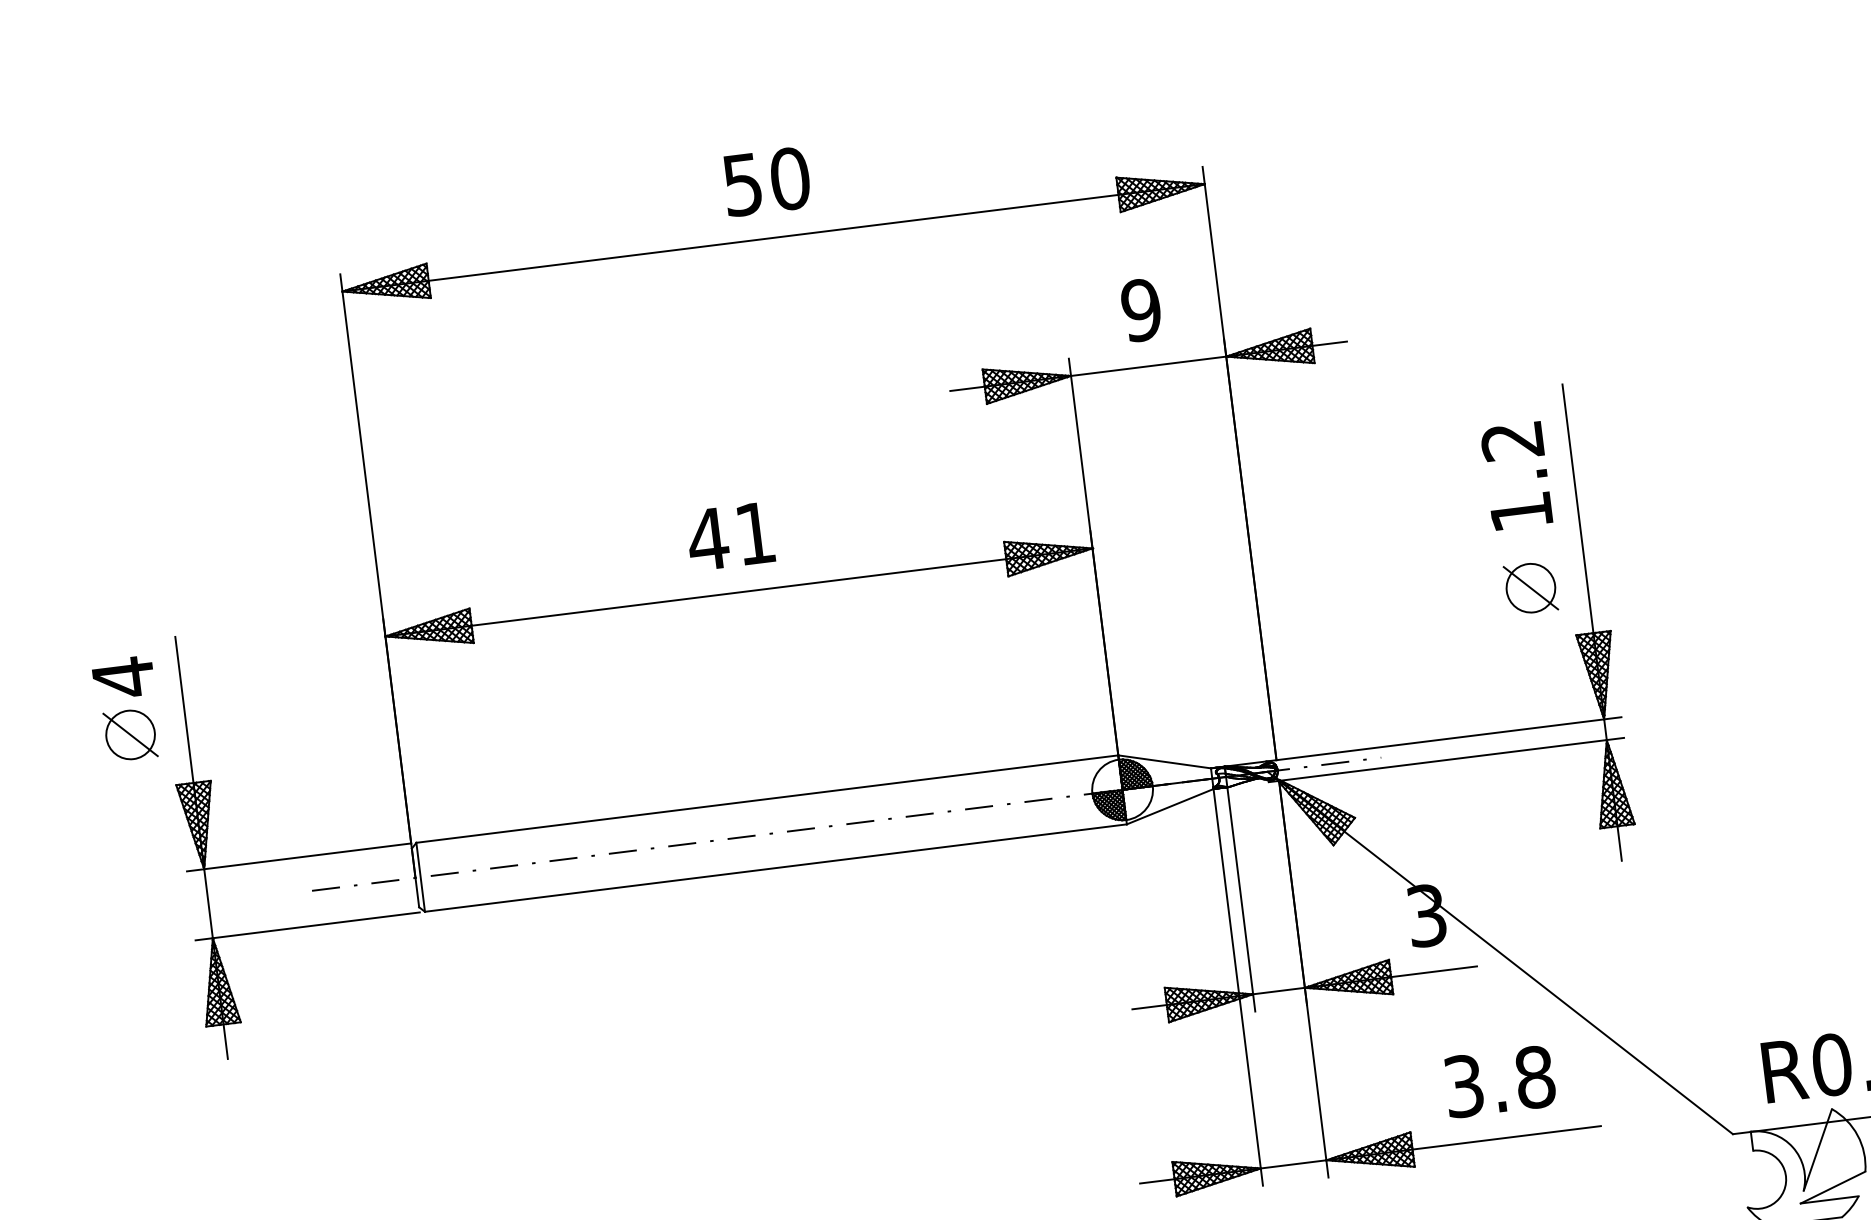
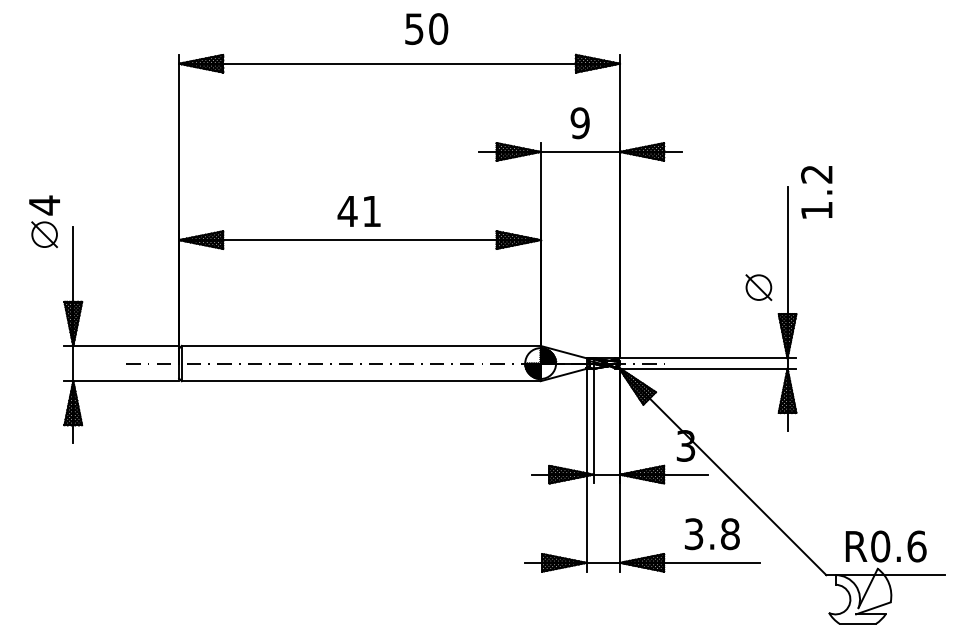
text: (766, 180) -> (426, 28), moved
text: (1516, 476) -> (816, 192), moved
part: (127, 709) -> (44, 221), moved

